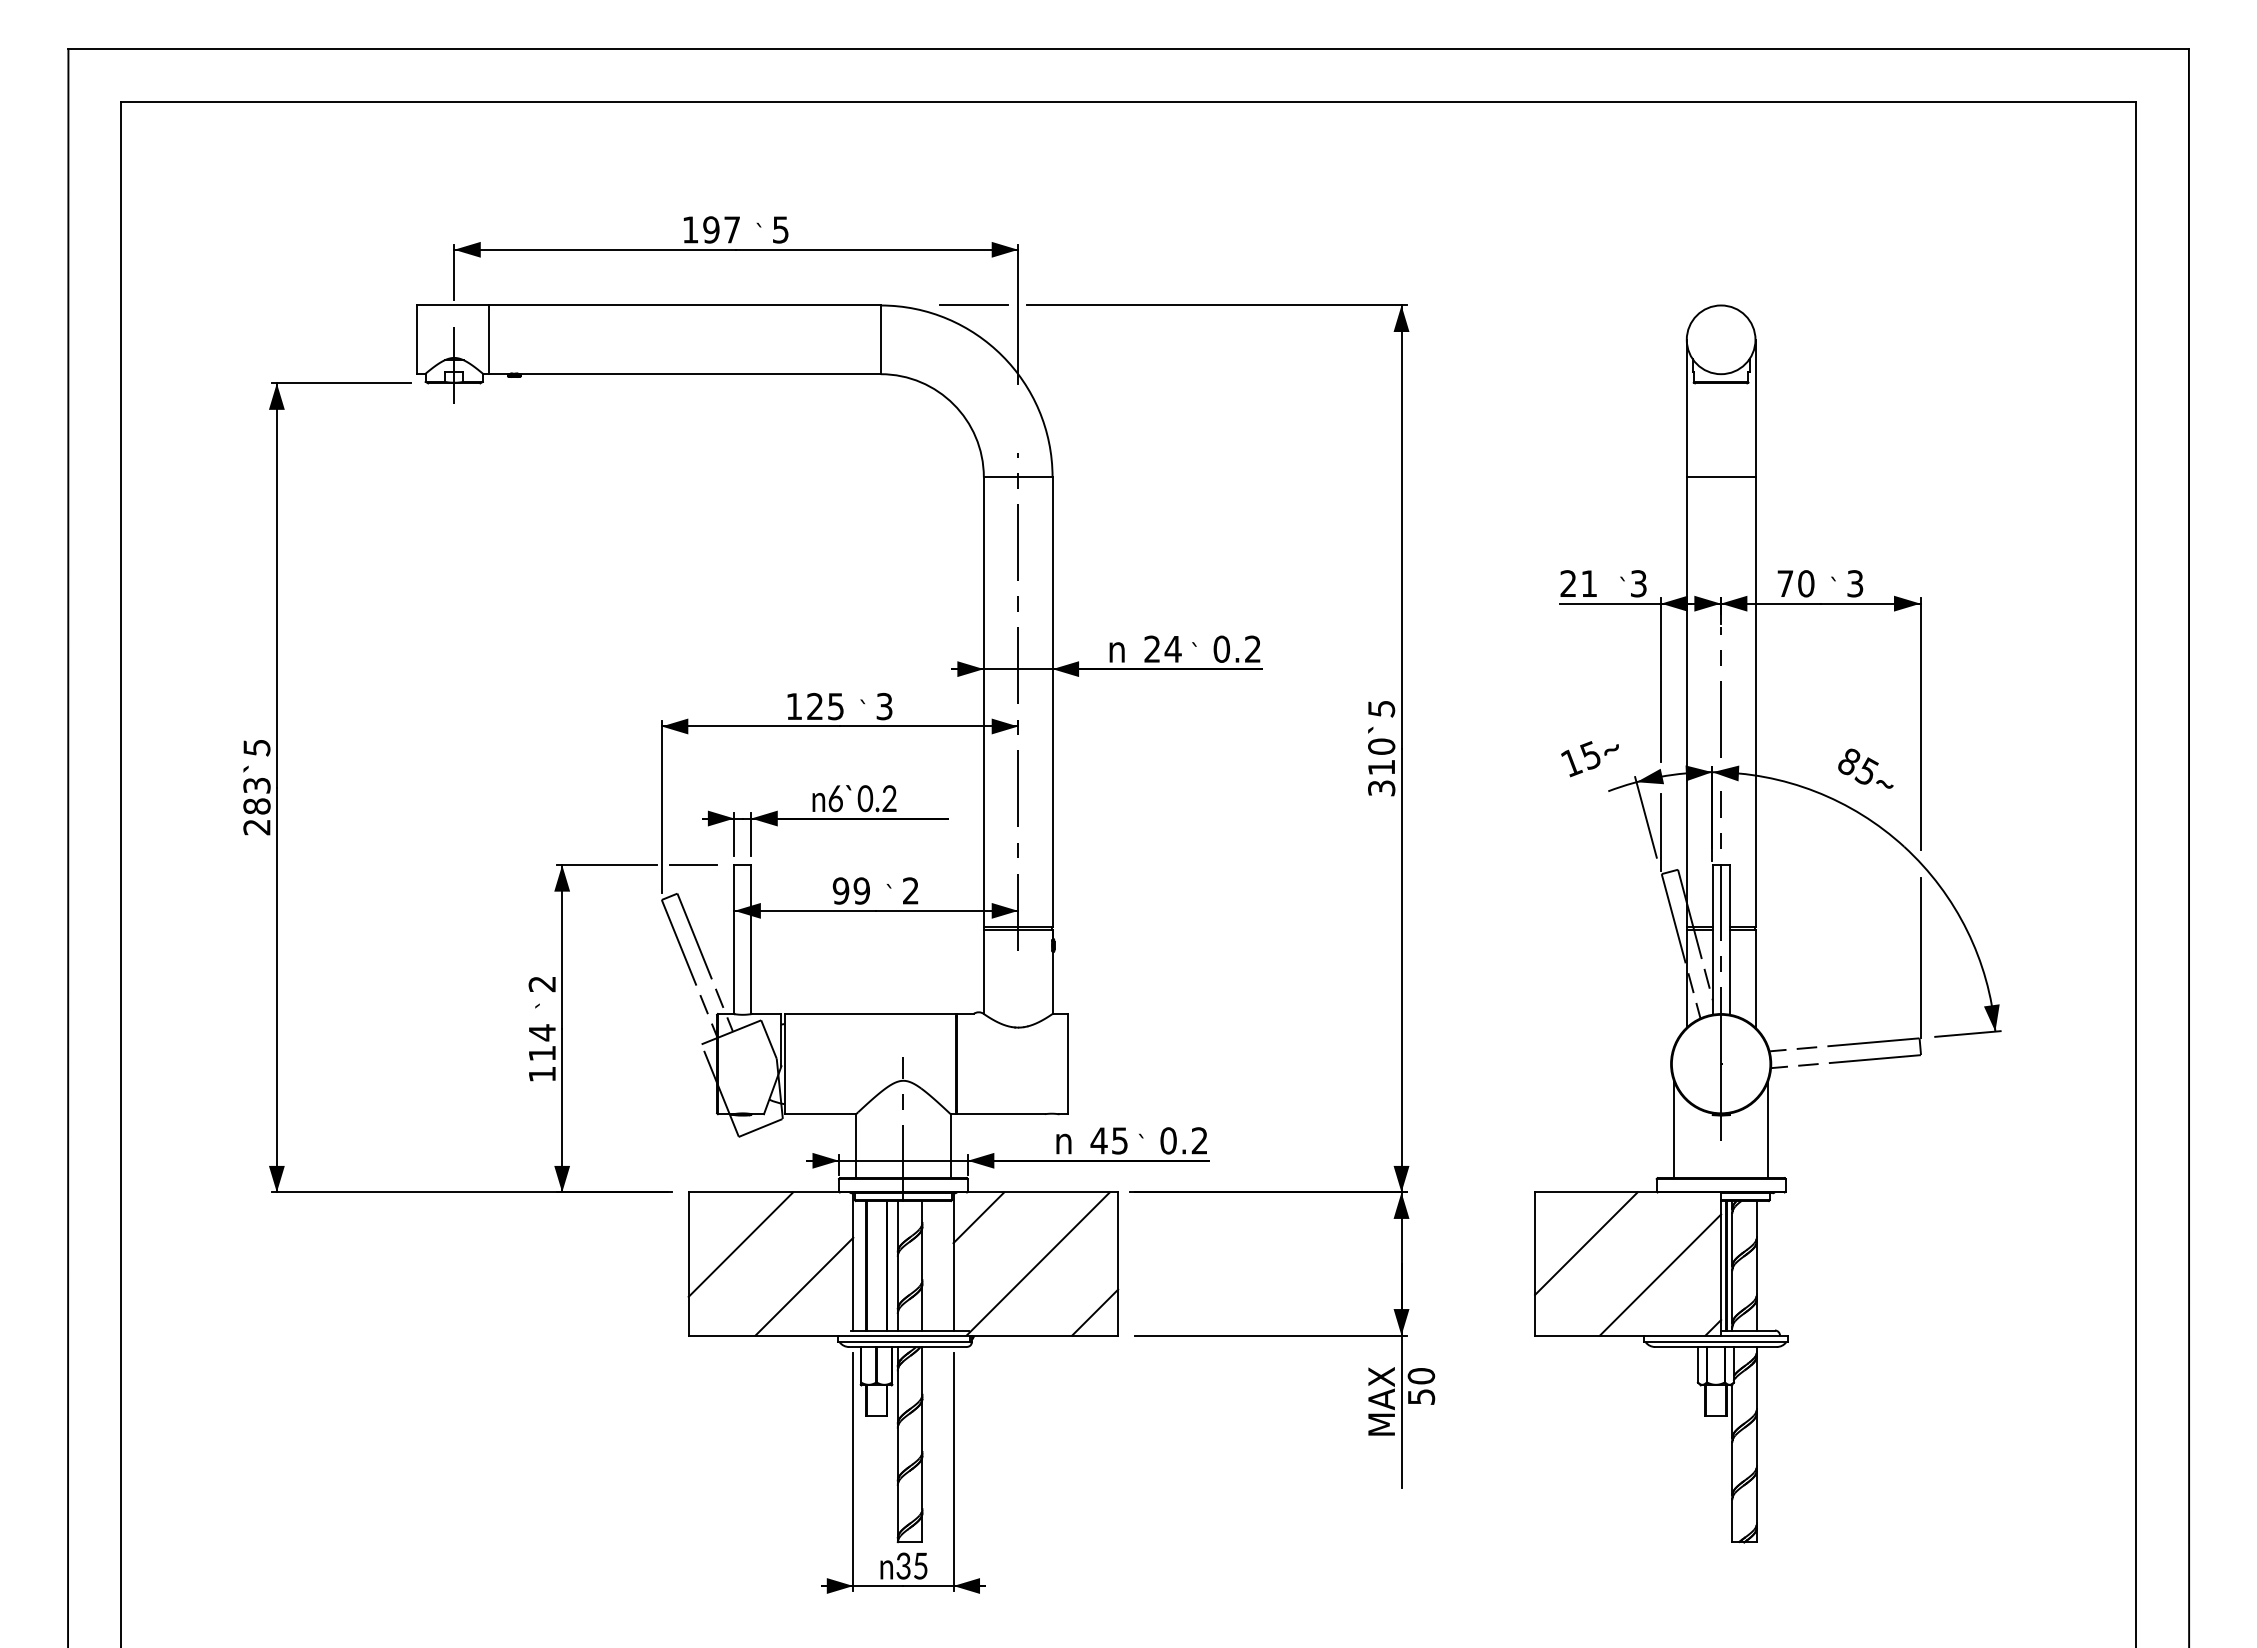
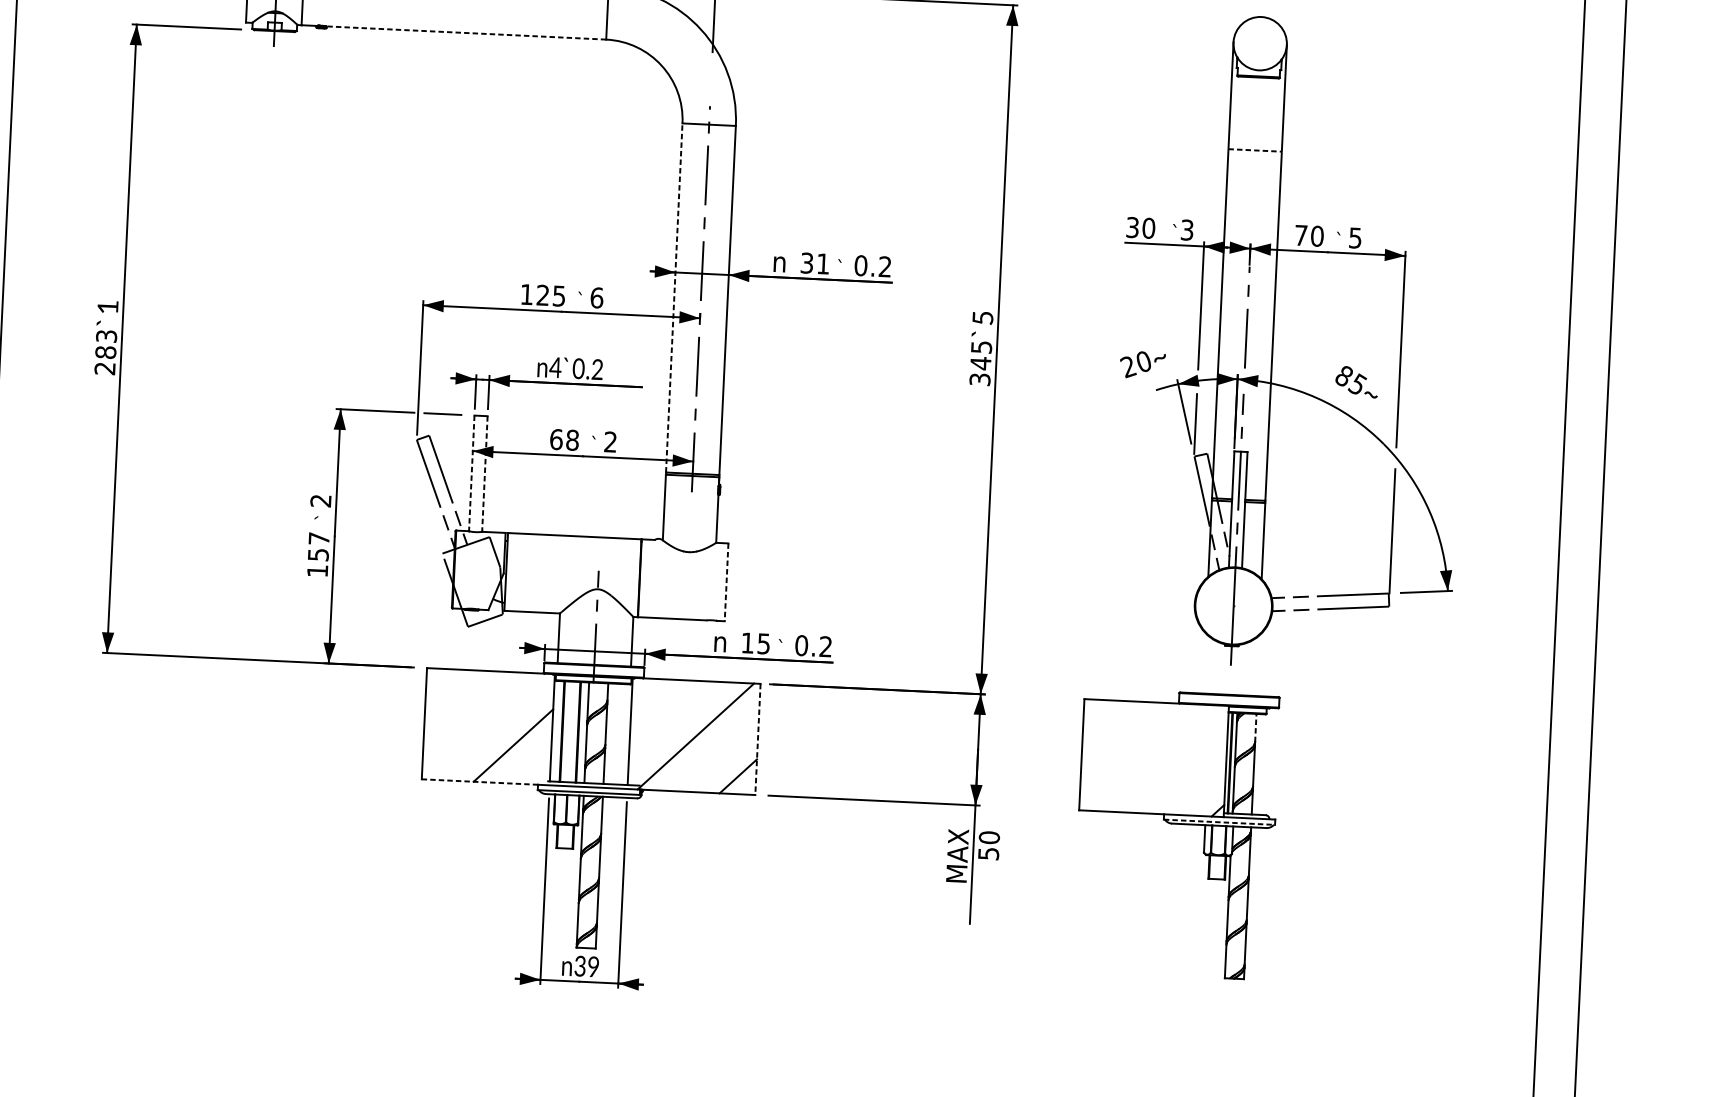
line: (699, 374) -> (465, 33), solid -> dashed
line: (1721, 477) -> (1255, 150), solid -> dashed
text: (1578, 583) -> (1140, 227), 21 -> 30
text: (1855, 583) -> (1355, 237), 3 -> 5
text: (1162, 648) -> (814, 262), 24 -> 31
line: (983, 701) -> (674, 297), solid -> dashed
text: (884, 706) -> (596, 297), 3 -> 6
text: (256, 748) -> (107, 307), 5 -> 1
text: (1381, 757) -> (981, 355), 310 -> 345
text: (1580, 759) -> (1135, 364), 15 -> 20
text: (835, 798) -> (555, 367), 6 -> 4
text: (851, 890) -> (564, 439), 99 -> 68
line: (734, 940) -> (471, 474), solid -> dashed
line: (751, 940) -> (485, 474), solid -> dashed
text: (542, 1042) -> (318, 546), 114 -> 157
line: (1068, 1064) -> (726, 582), solid -> dashed
line: (1673, 1129) -> (1194, 655), removed
line: (1768, 1129) -> (1268, 658), removed
text: (1098, 1140) -> (747, 642), 45 -> 15
line: (978, 1217) -> (651, 698), removed
line: (1756, 1218) -> (1255, 727), solid -> dashed
line: (1586, 1243) -> (1122, 740), removed
line: (740, 1244) -> (465, 710), removed
line: (1118, 1264) -> (758, 739), solid -> dashed
line: (1660, 1274) -> (1178, 767), removed
line: (763, 1335) -> (479, 781), solid -> dashed
line: (1715, 1342) -> (1219, 822), solid -> dashed
text: (920, 1565) -> (593, 966), 35 -> 39

